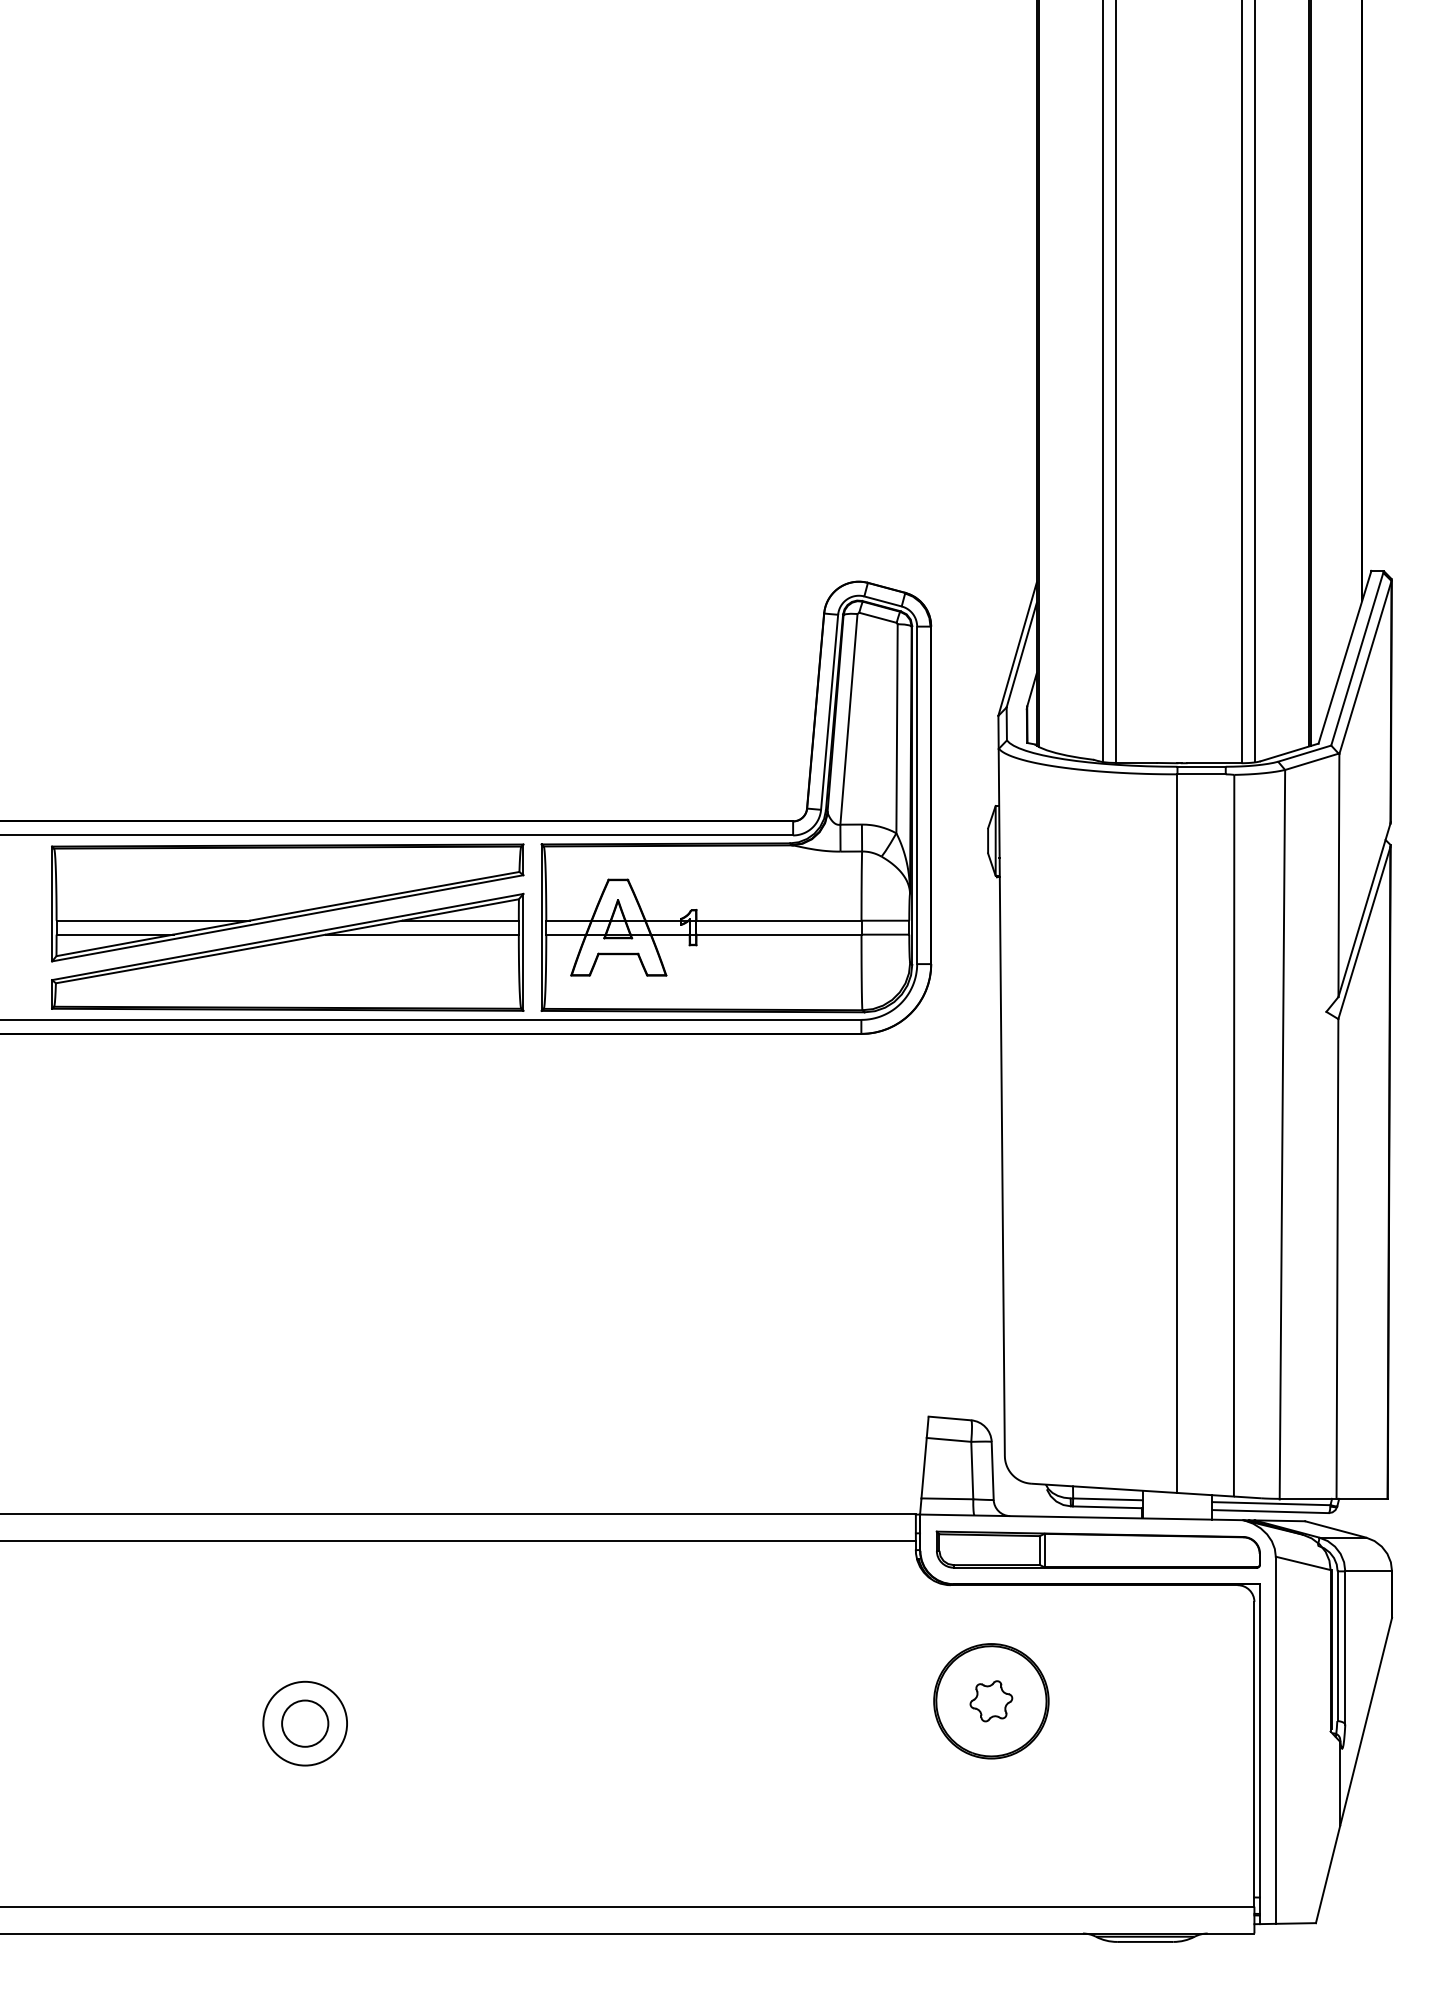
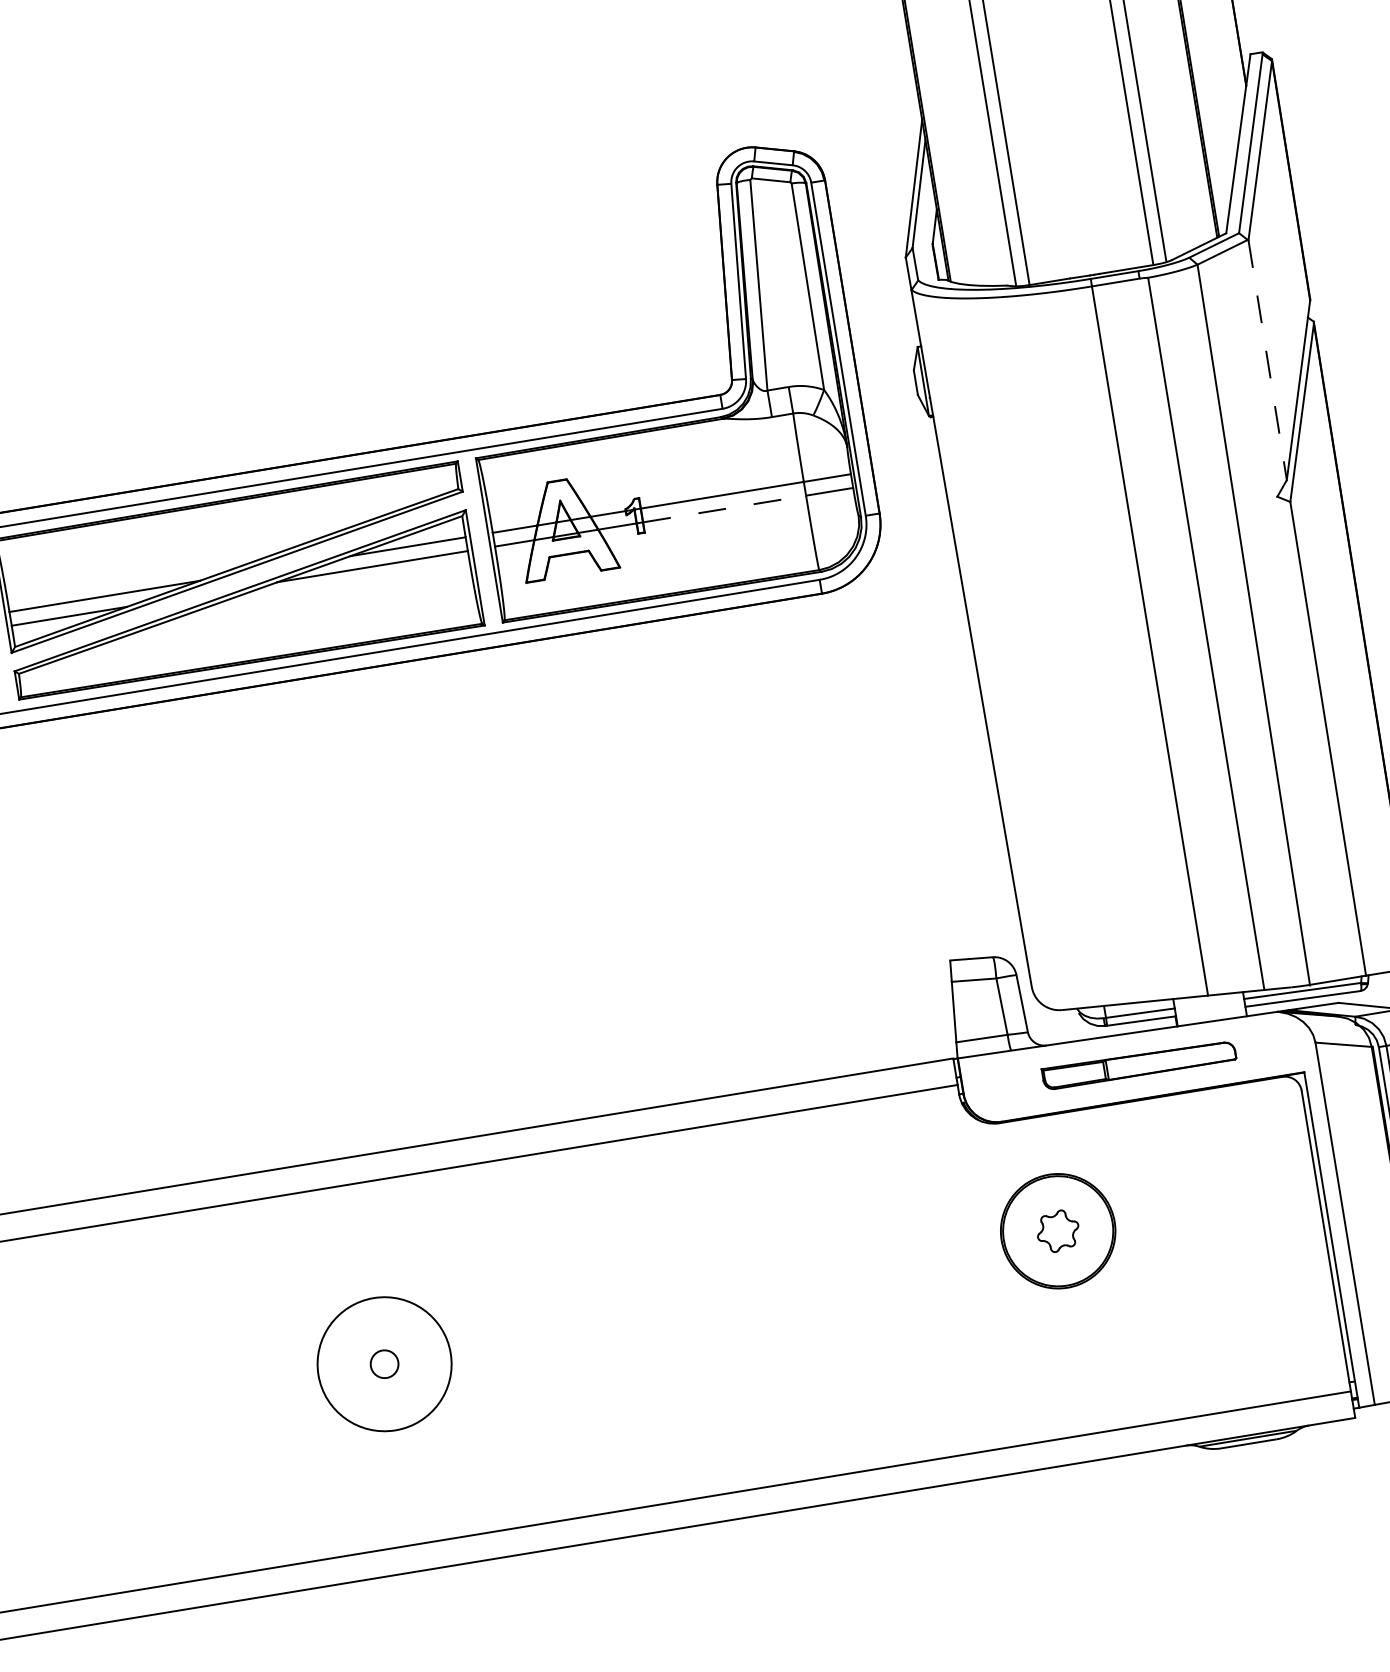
line: (1338, 876) -> (1267, 361), solid -> dashed
line: (779, 934) -> (725, 508), solid -> dashed
part: (1097, 1549) -> (1138, 1064), size x0.6
circle: (305, 1723) -> (384, 1364), size x0.6
circle: (305, 1723) -> (384, 1364), size x1.6

